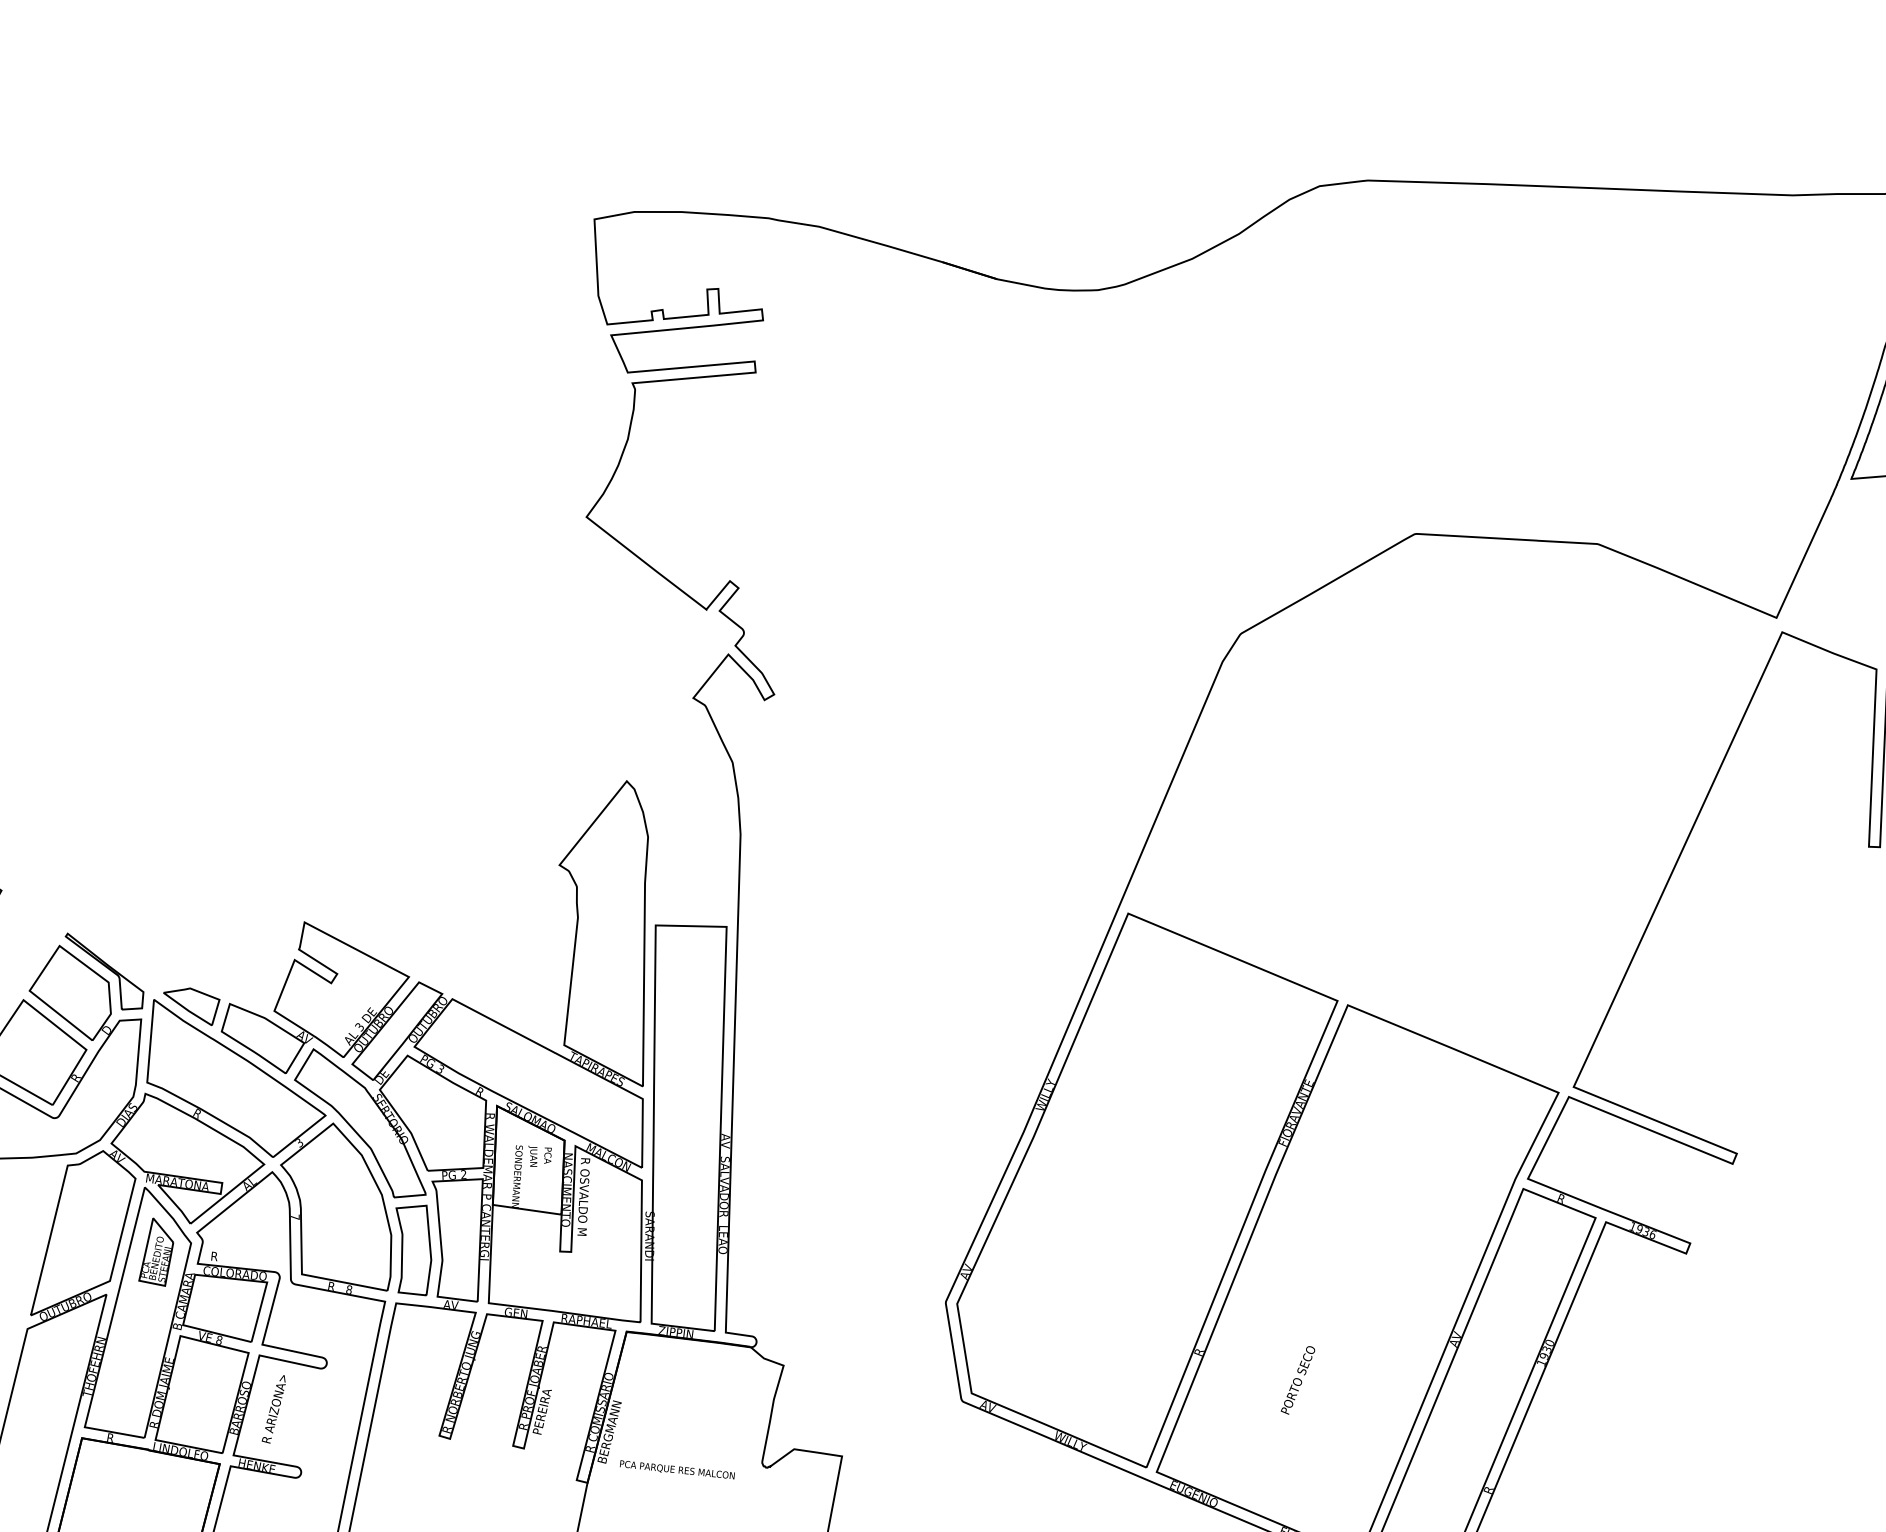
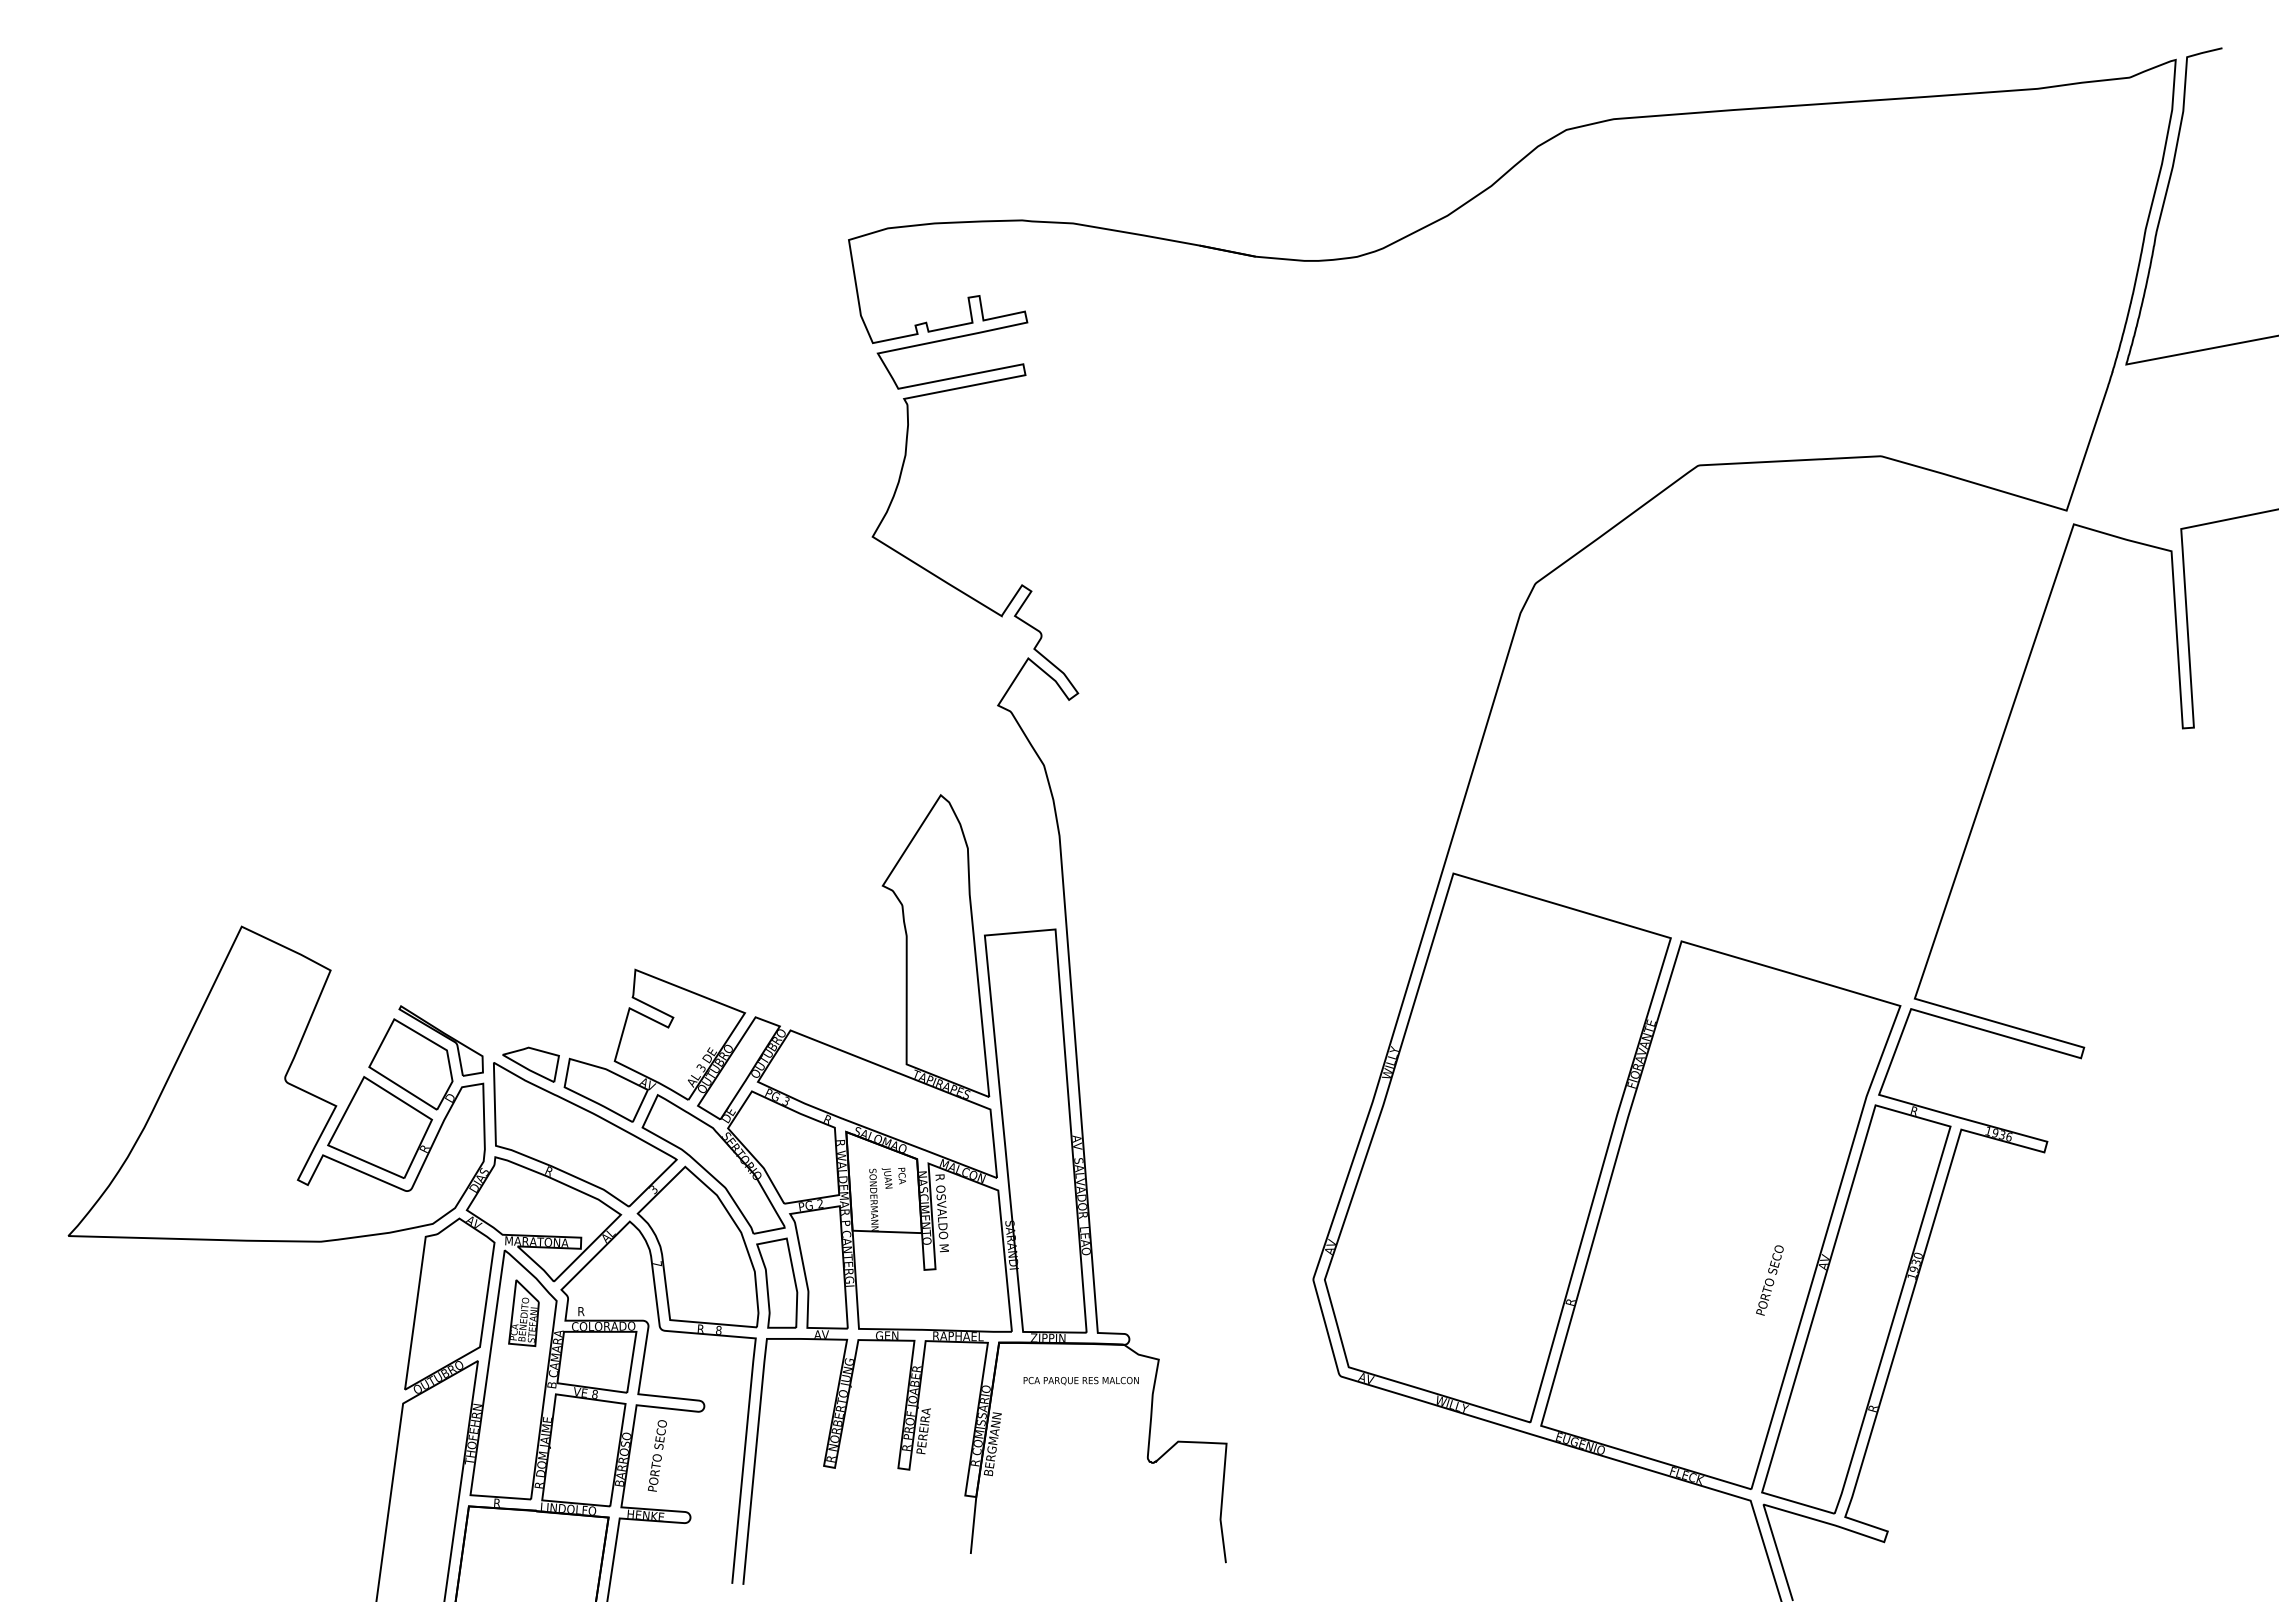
text: (1297, 1380) -> (1769, 1280), moved
text: (275, 1406) -> (657, 1454), R ARIZONA> -> PORTO SECO
text: (676, 1470) -> (1080, 1381), moved

